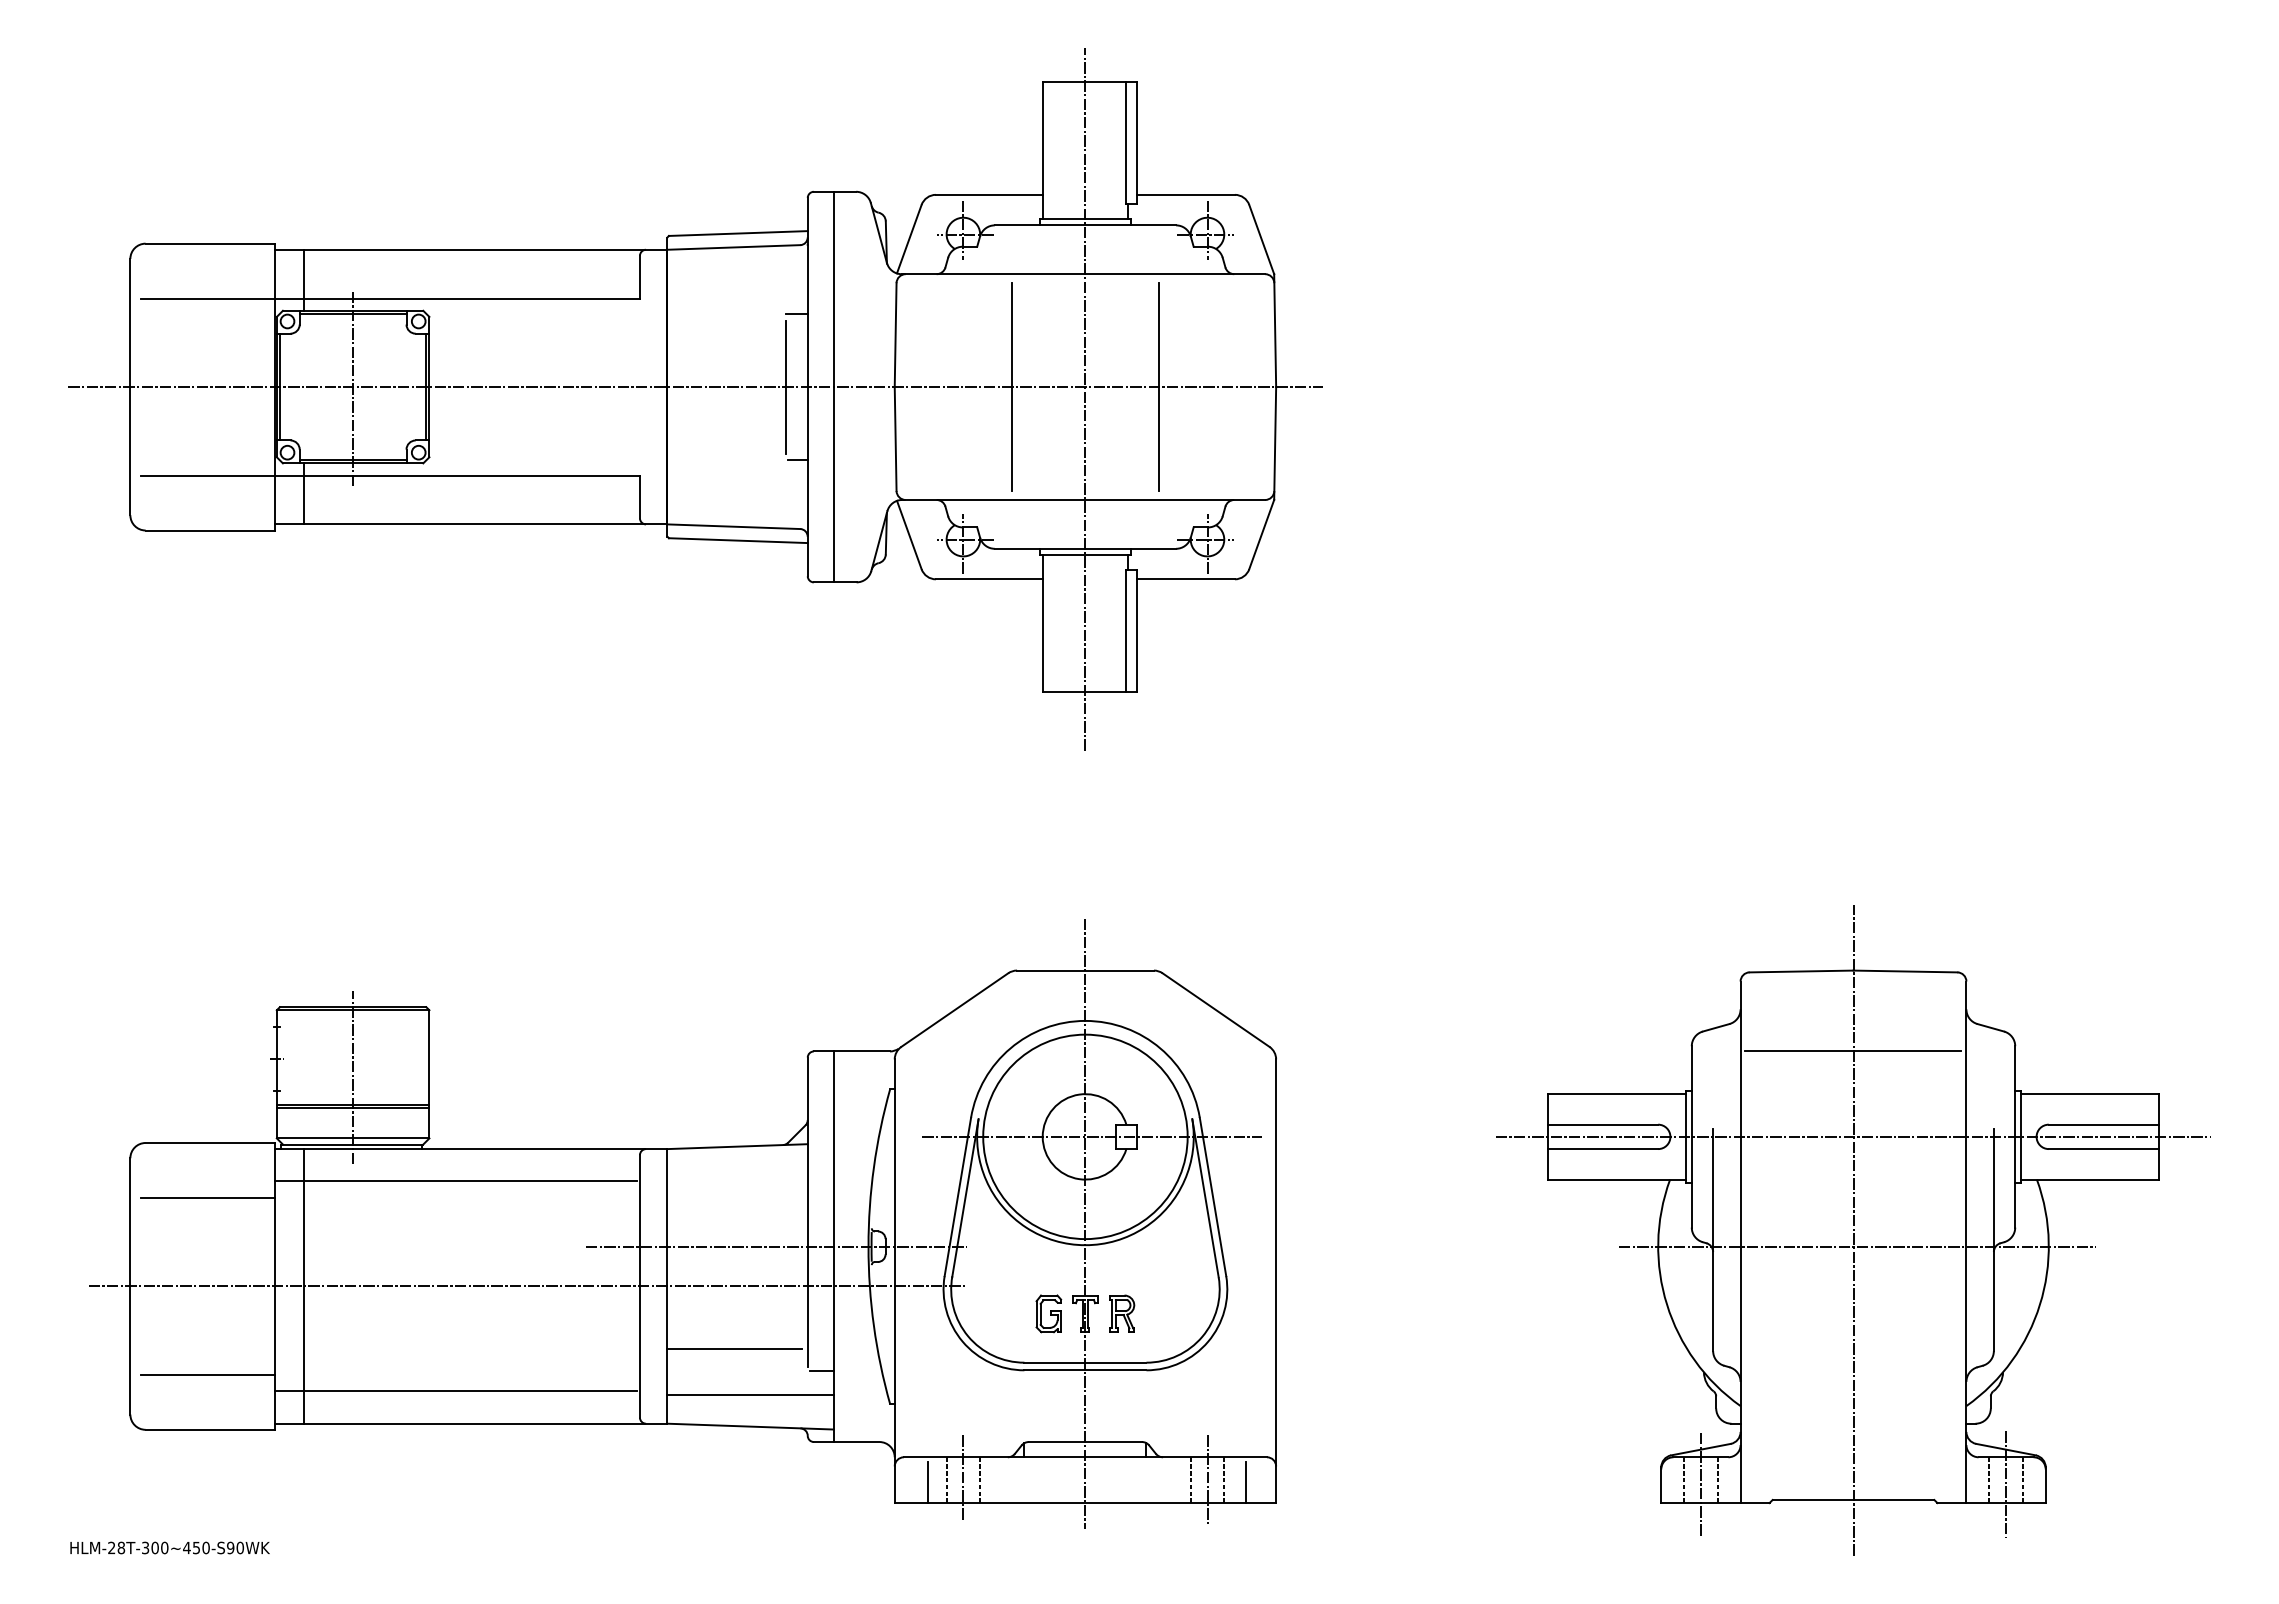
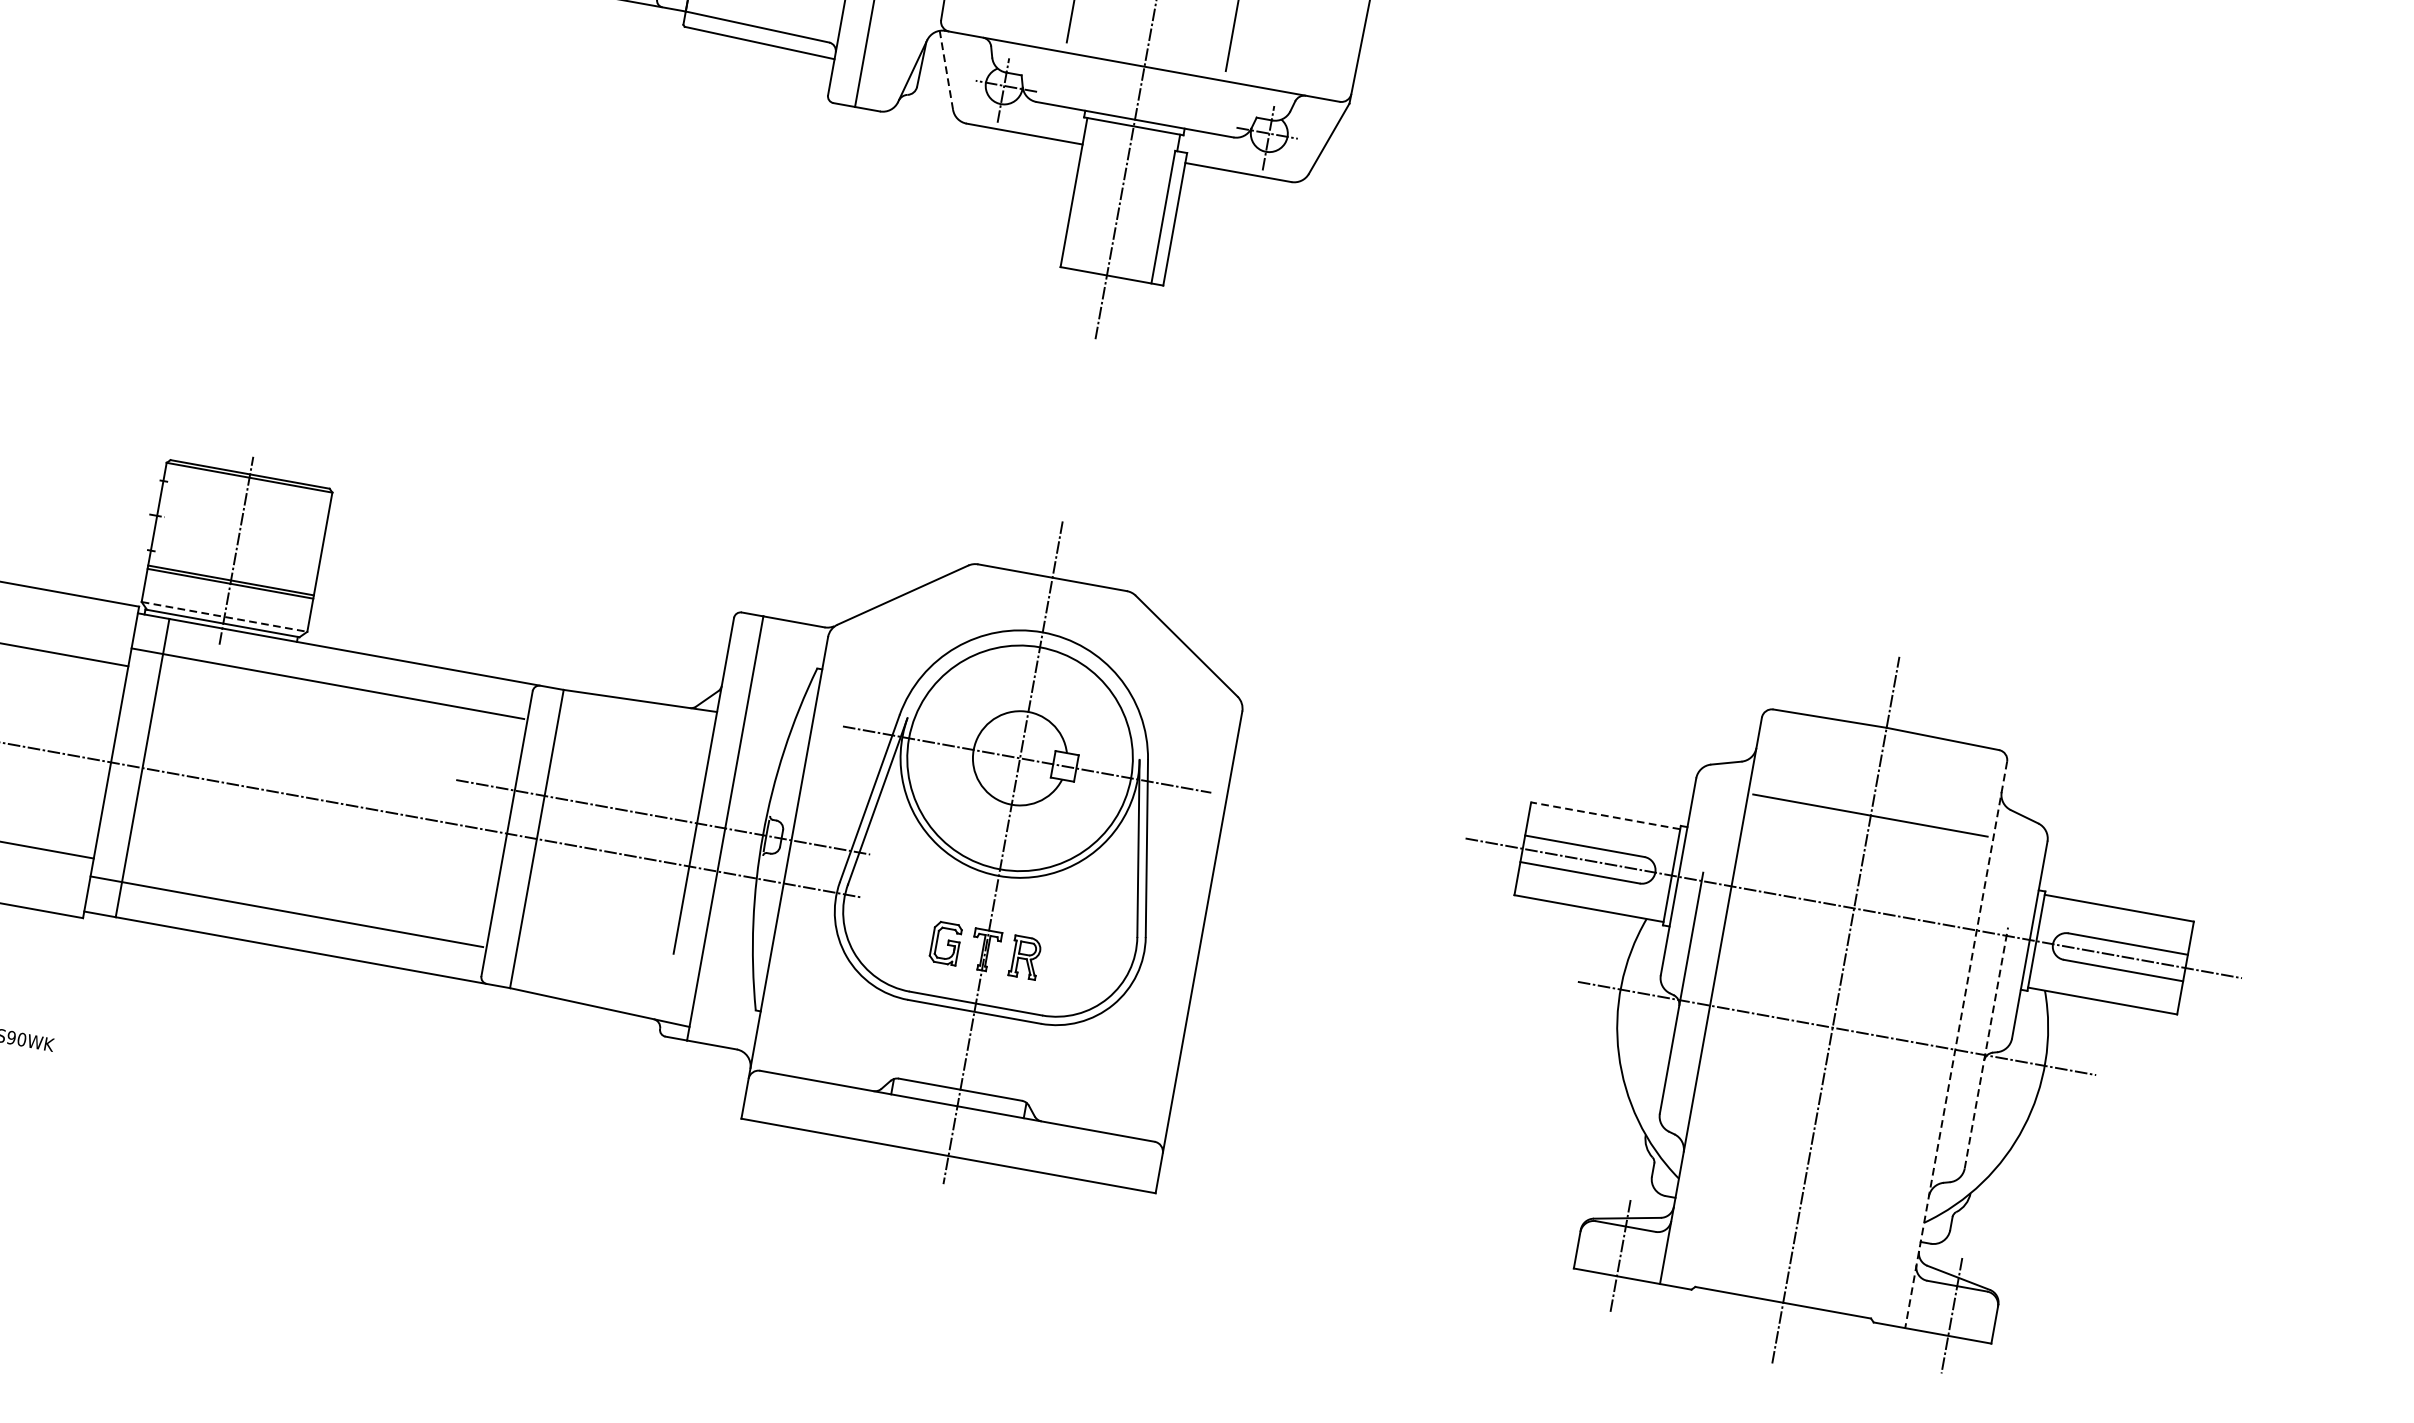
line: (909, 534) -> (946, 69), solid -> dashed
line: (1617, 1094) -> (1606, 816), solid -> dashed
line: (353, 1138) -> (224, 617), solid -> dashed
line: (1993, 1240) -> (1985, 1048), solid -> dashed
line: (1966, 1242) -> (1956, 1045), solid -> dashed
line: (734, 1348) -> (597, 919), removed
line: (821, 1370) -> (687, 960), removed
line: (750, 1394) -> (606, 972), removed
line: (963, 1477) -> (821, 1104), removed
line: (1207, 1479) -> (1085, 1154), removed
line: (946, 1480) -> (802, 1104), removed
line: (980, 1480) -> (838, 1110), removed
line: (1190, 1480) -> (1067, 1152), removed
line: (1224, 1480) -> (1103, 1158), removed
line: (1684, 1480) -> (1603, 1248), removed
line: (1717, 1480) -> (1639, 1255), removed
line: (1989, 1480) -> (1934, 1308), removed
line: (2022, 1480) -> (1970, 1314), removed
line: (928, 1482) -> (782, 1103), removed
line: (1245, 1482) -> (1126, 1164), removed

